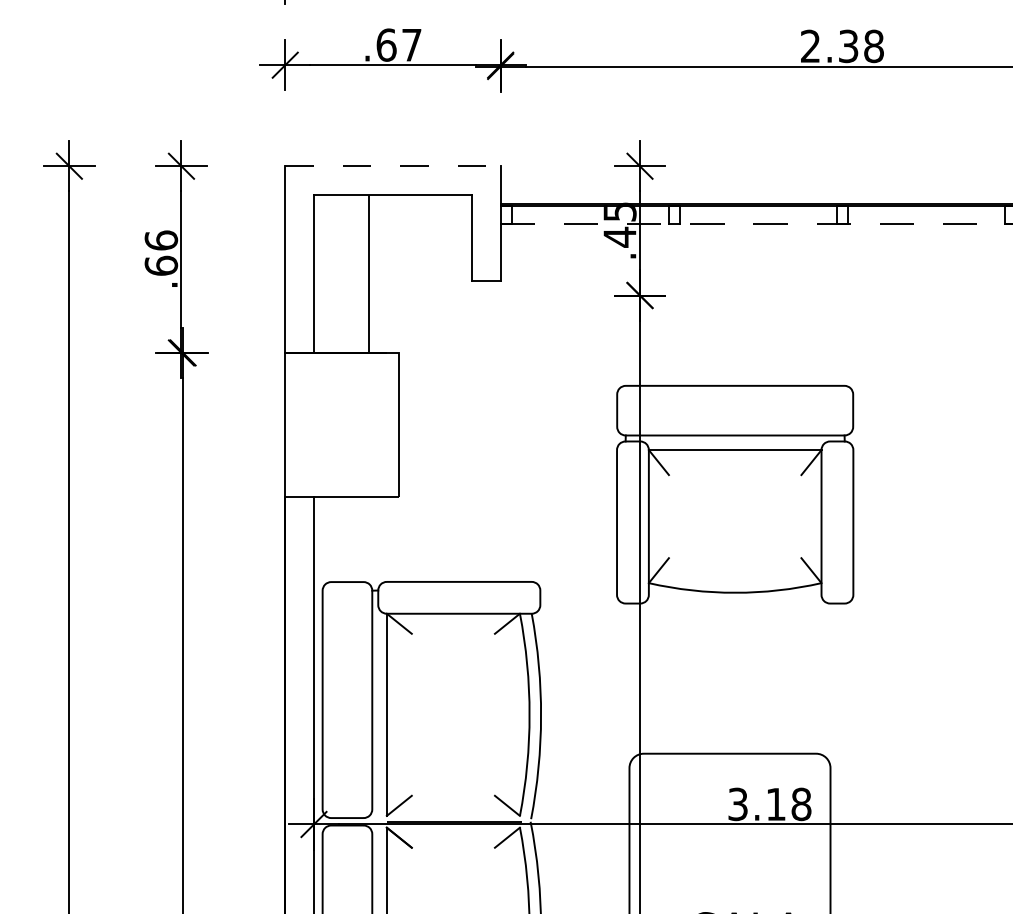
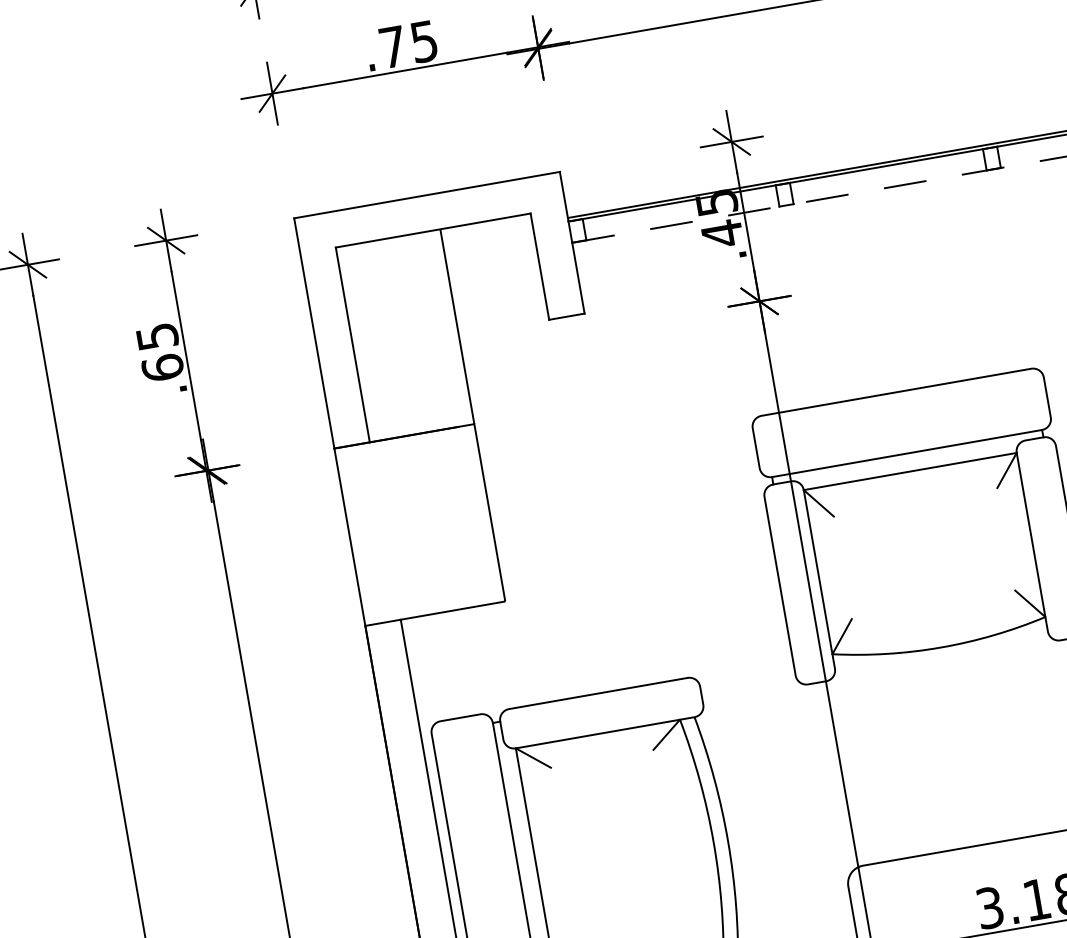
text: (398, 44) -> (407, 43), .67 -> .75
line: (392, 166) -> (426, 195), dashed -> solid
text: (161, 240) -> (157, 336), .66 -> .65
line: (368, 273) -> (456, 326), moved

